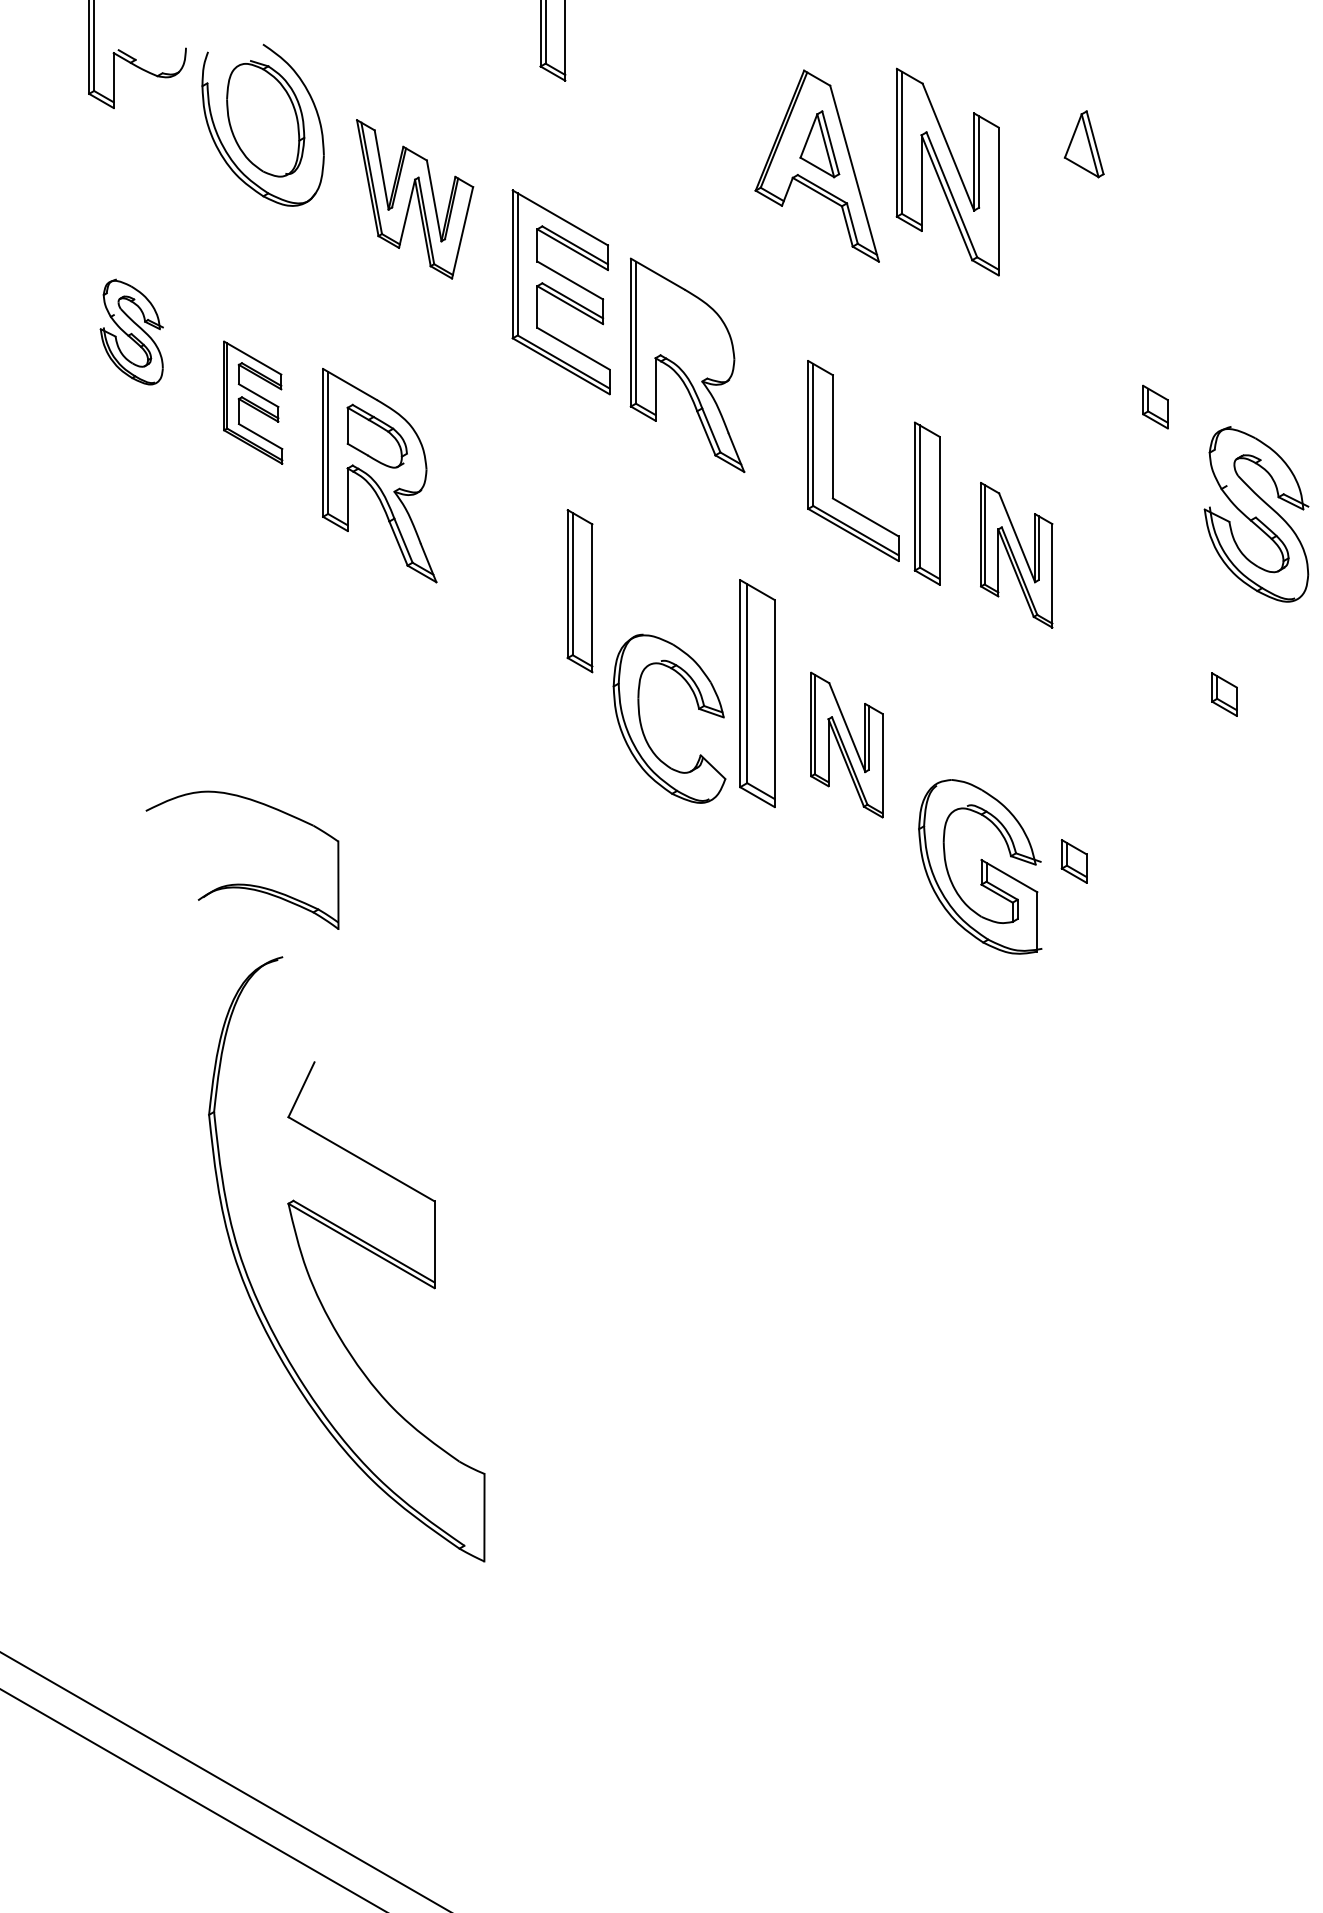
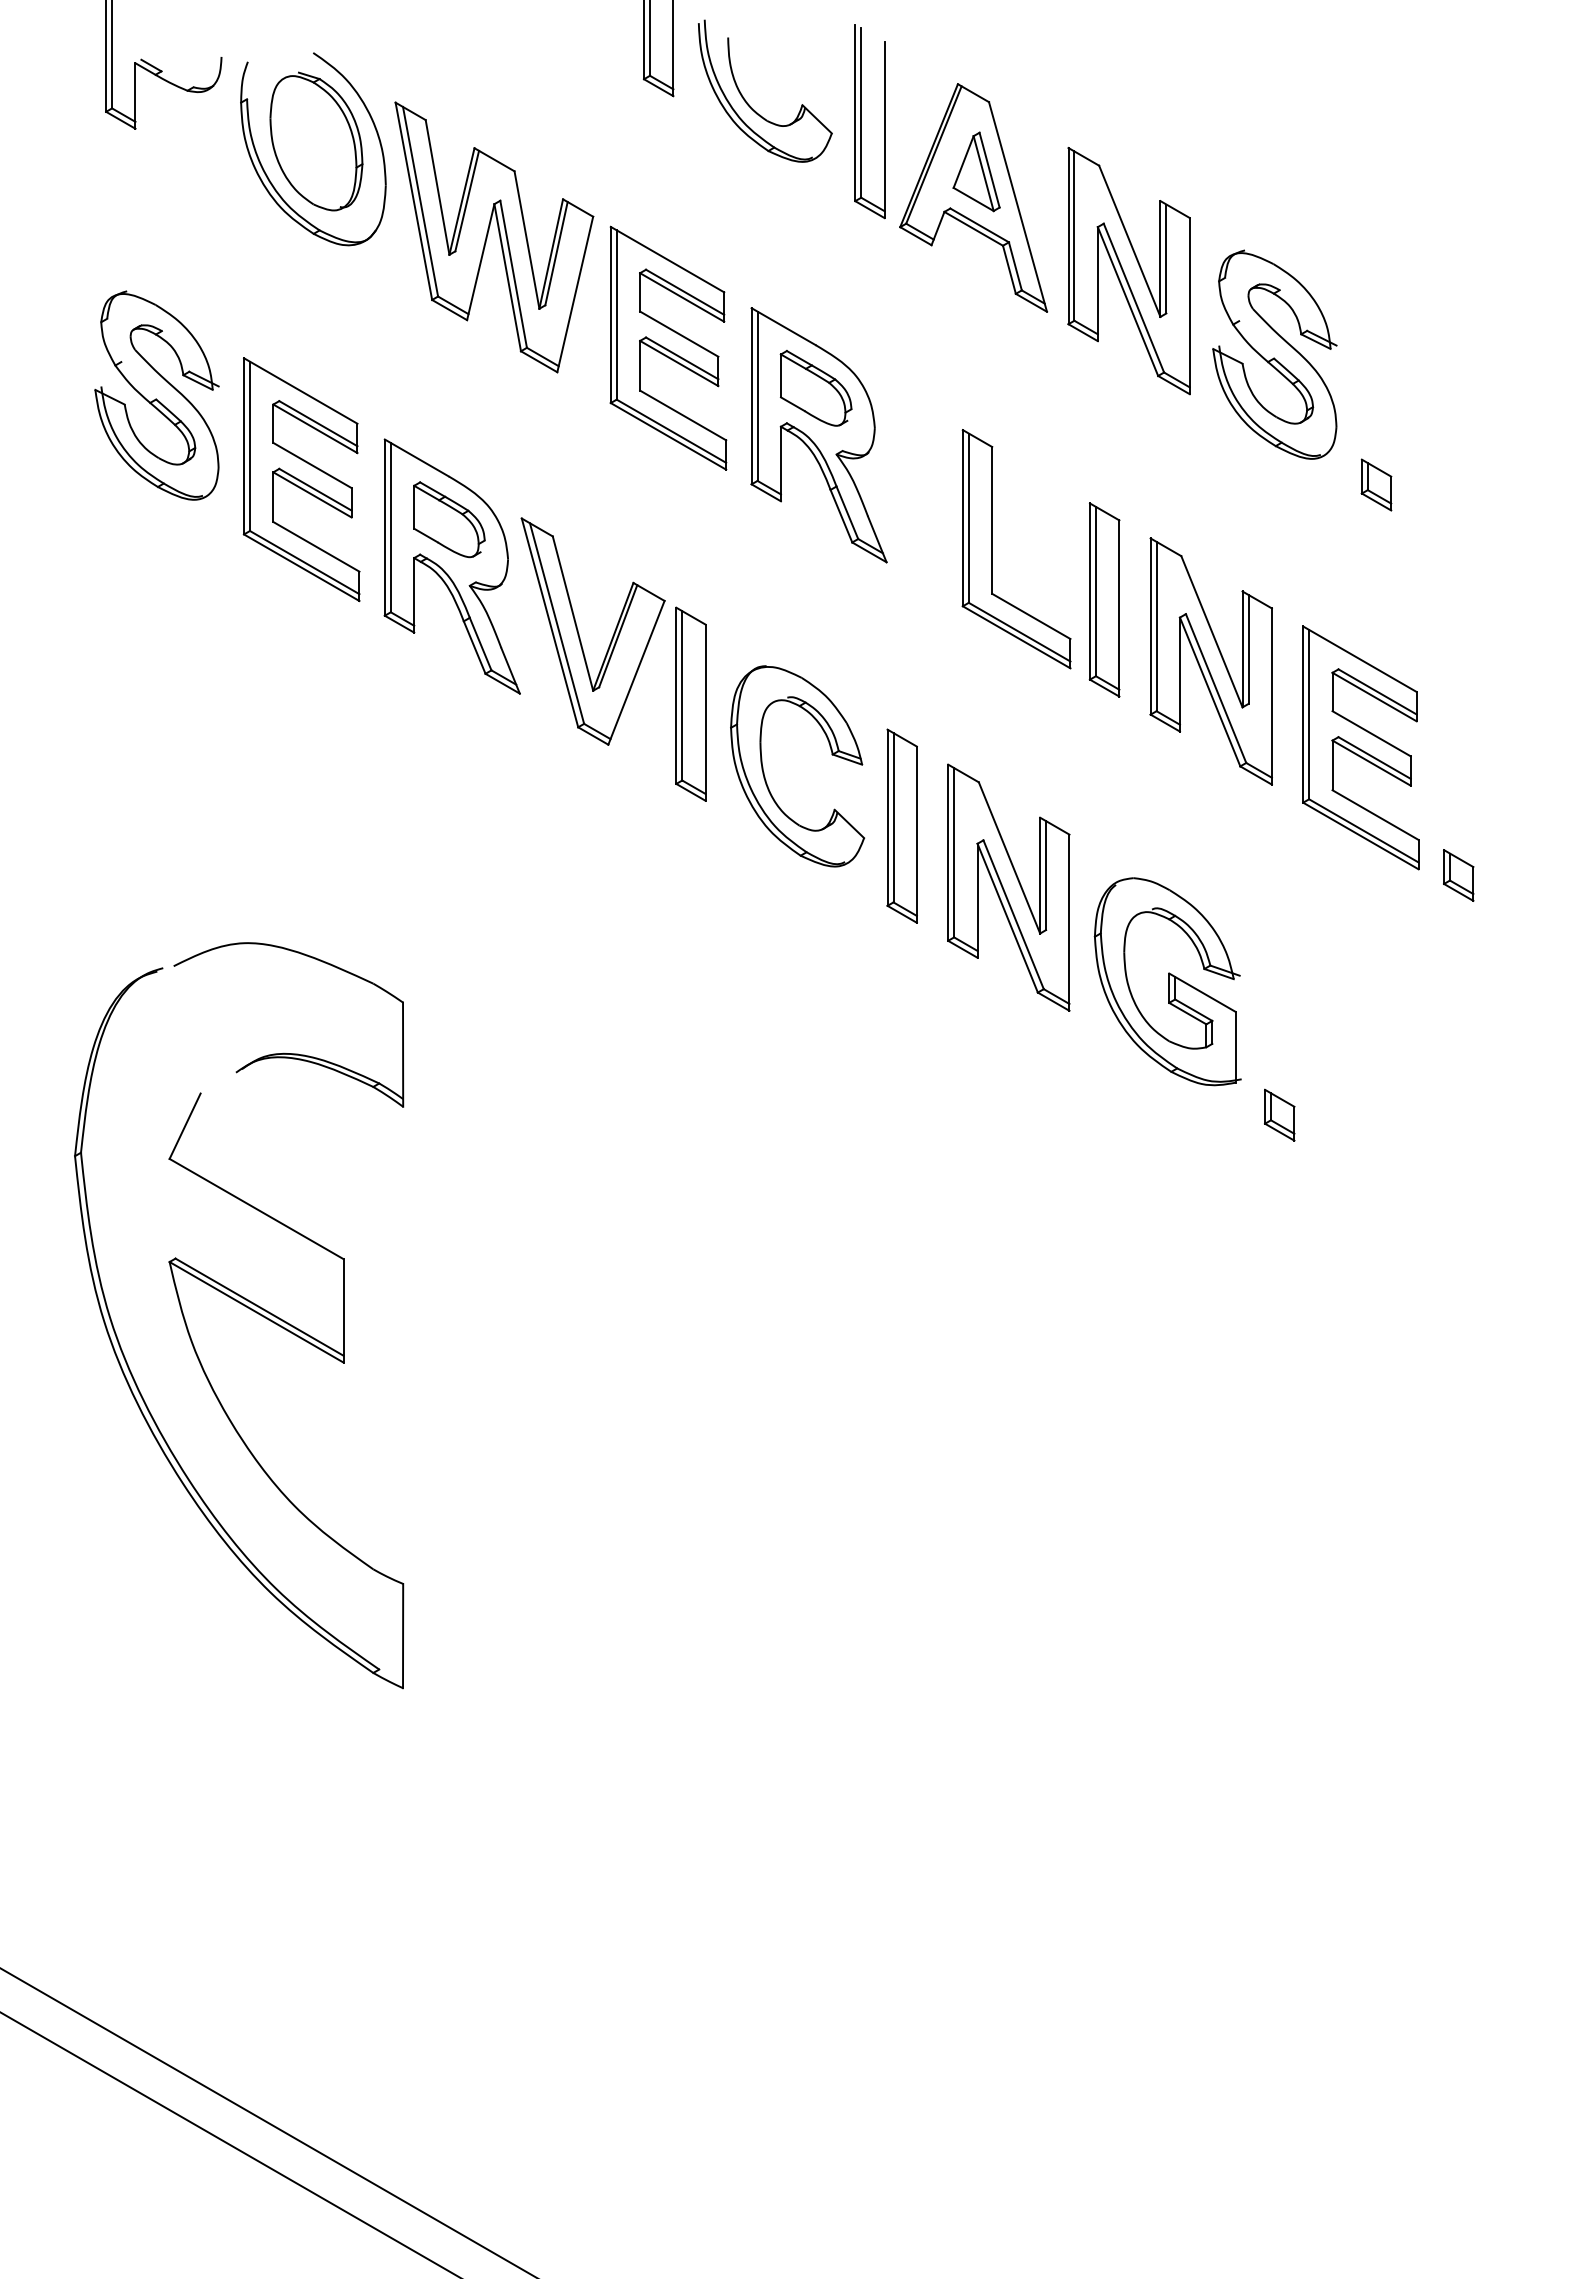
part: (630, 88) -> (750, 105), added
part: (723, 101) -> (861, 121), added
part: (1084, 143) -> (1291, 171), removed
part: (947, 172) -> (1128, 271), moved
part: (415, 199) -> (494, 237), size x1.43
part: (684, 326) -> (815, 388), added
part: (131, 331) -> (156, 395), size x1.67
part: (253, 402) -> (301, 479), size x1.67
part: (1256, 514) -> (1274, 354), moved
part: (486, 531) -> (579, 633), added
part: (1016, 555) -> (1210, 661), size x1.43
part: (1142, 627) -> (1360, 747), added
part: (756, 692) -> (901, 825), size x0.71
part: (1224, 694) -> (1458, 875), moved
part: (642, 727) -> (765, 776), moved
part: (846, 744) -> (1008, 887), size x1.43
part: (1074, 860) -> (1279, 1114), moved
part: (980, 866) -> (1167, 981), moved
part: (355, 1243) -> (249, 1309), moved

